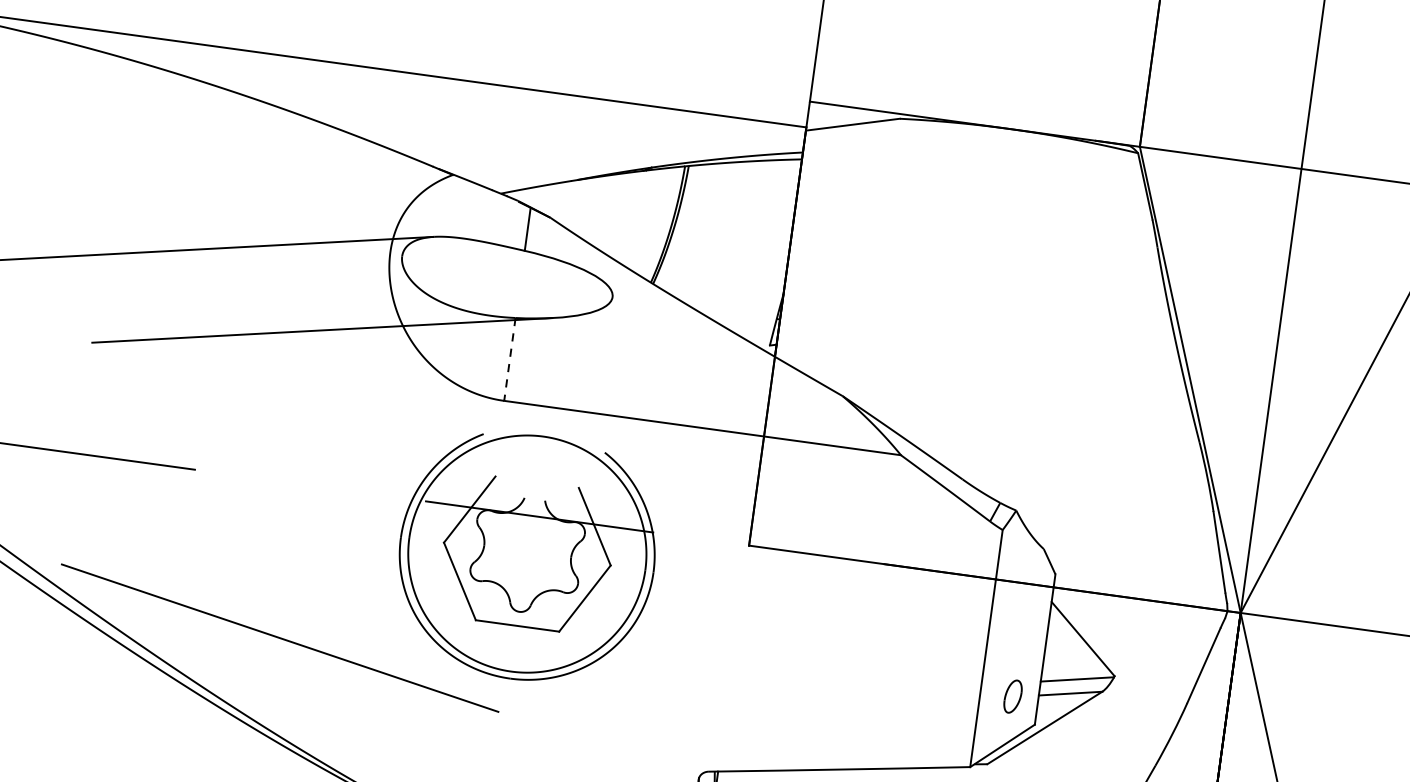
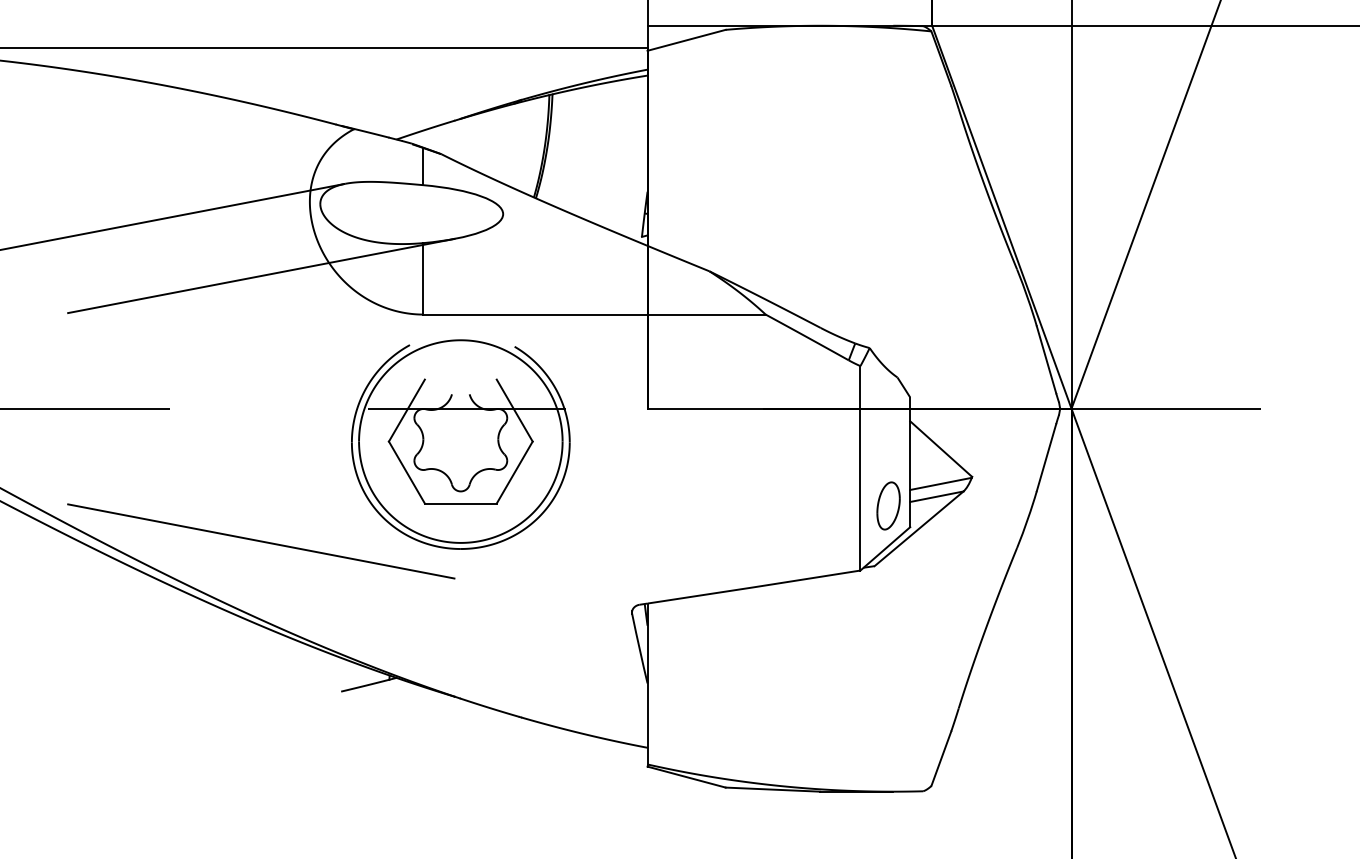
line: (509, 359) -> (423, 278), dashed -> solid
part: (1013, 696) -> (888, 505), size x1.67

